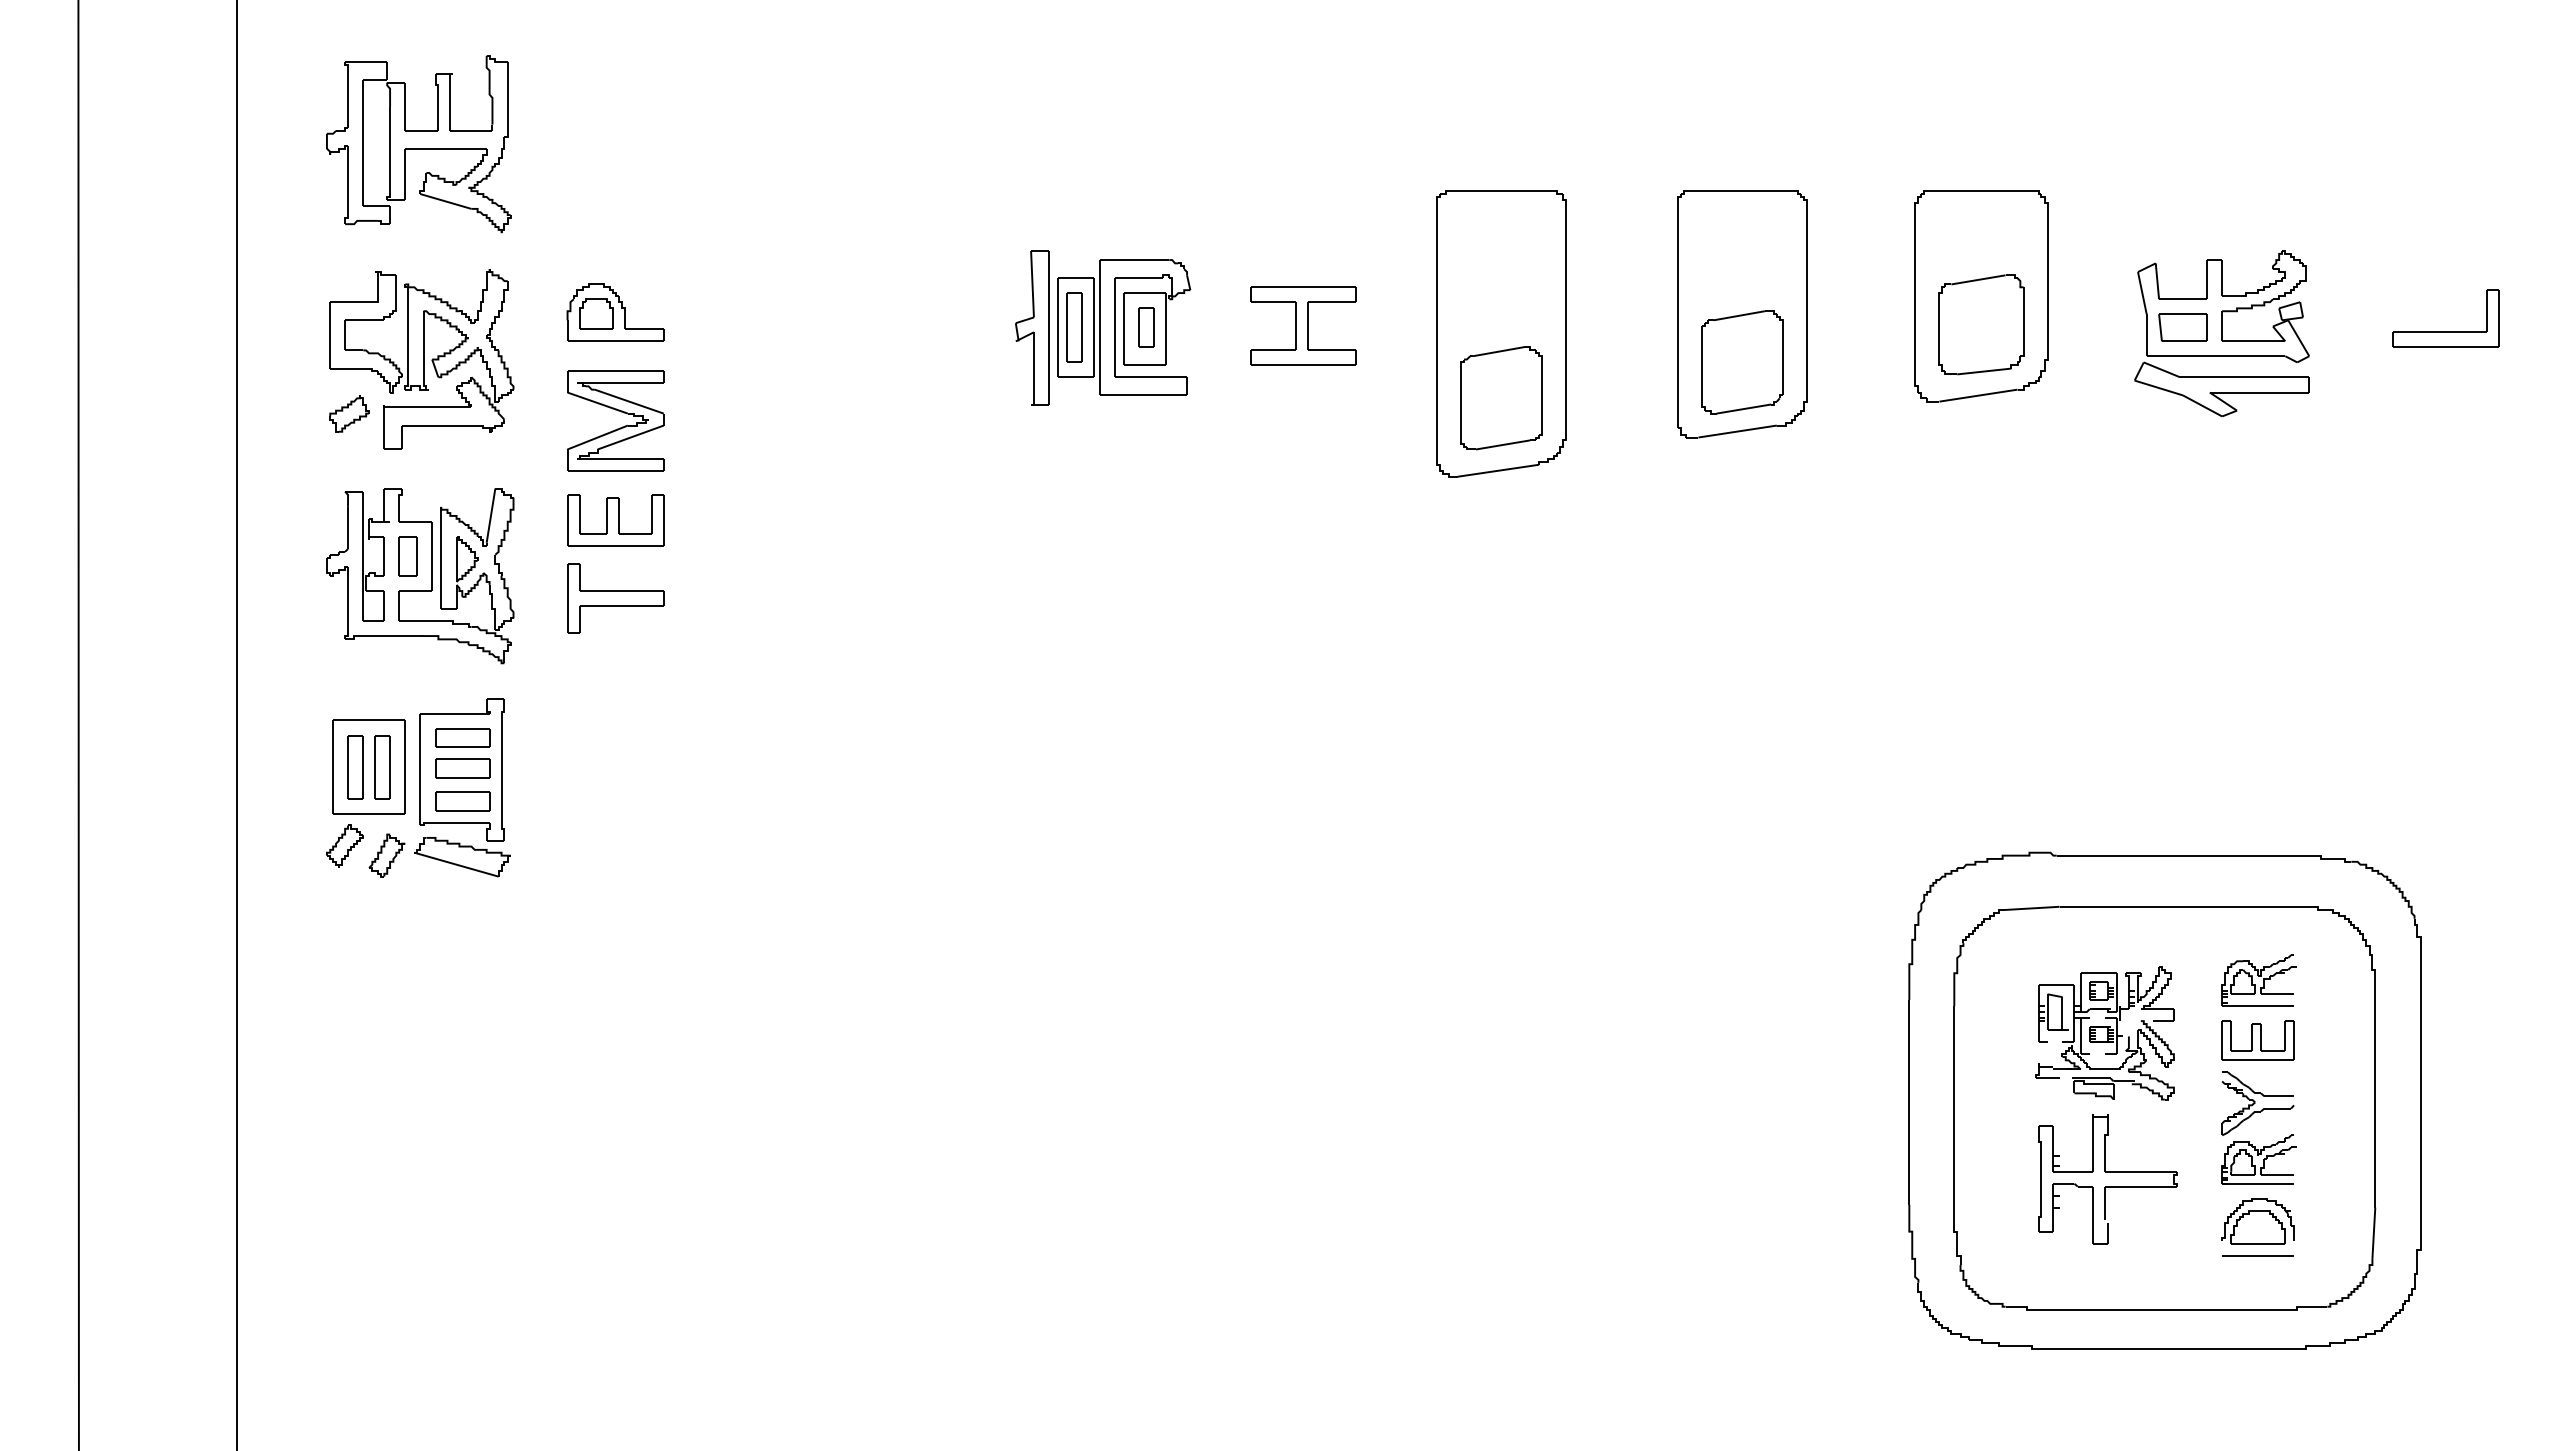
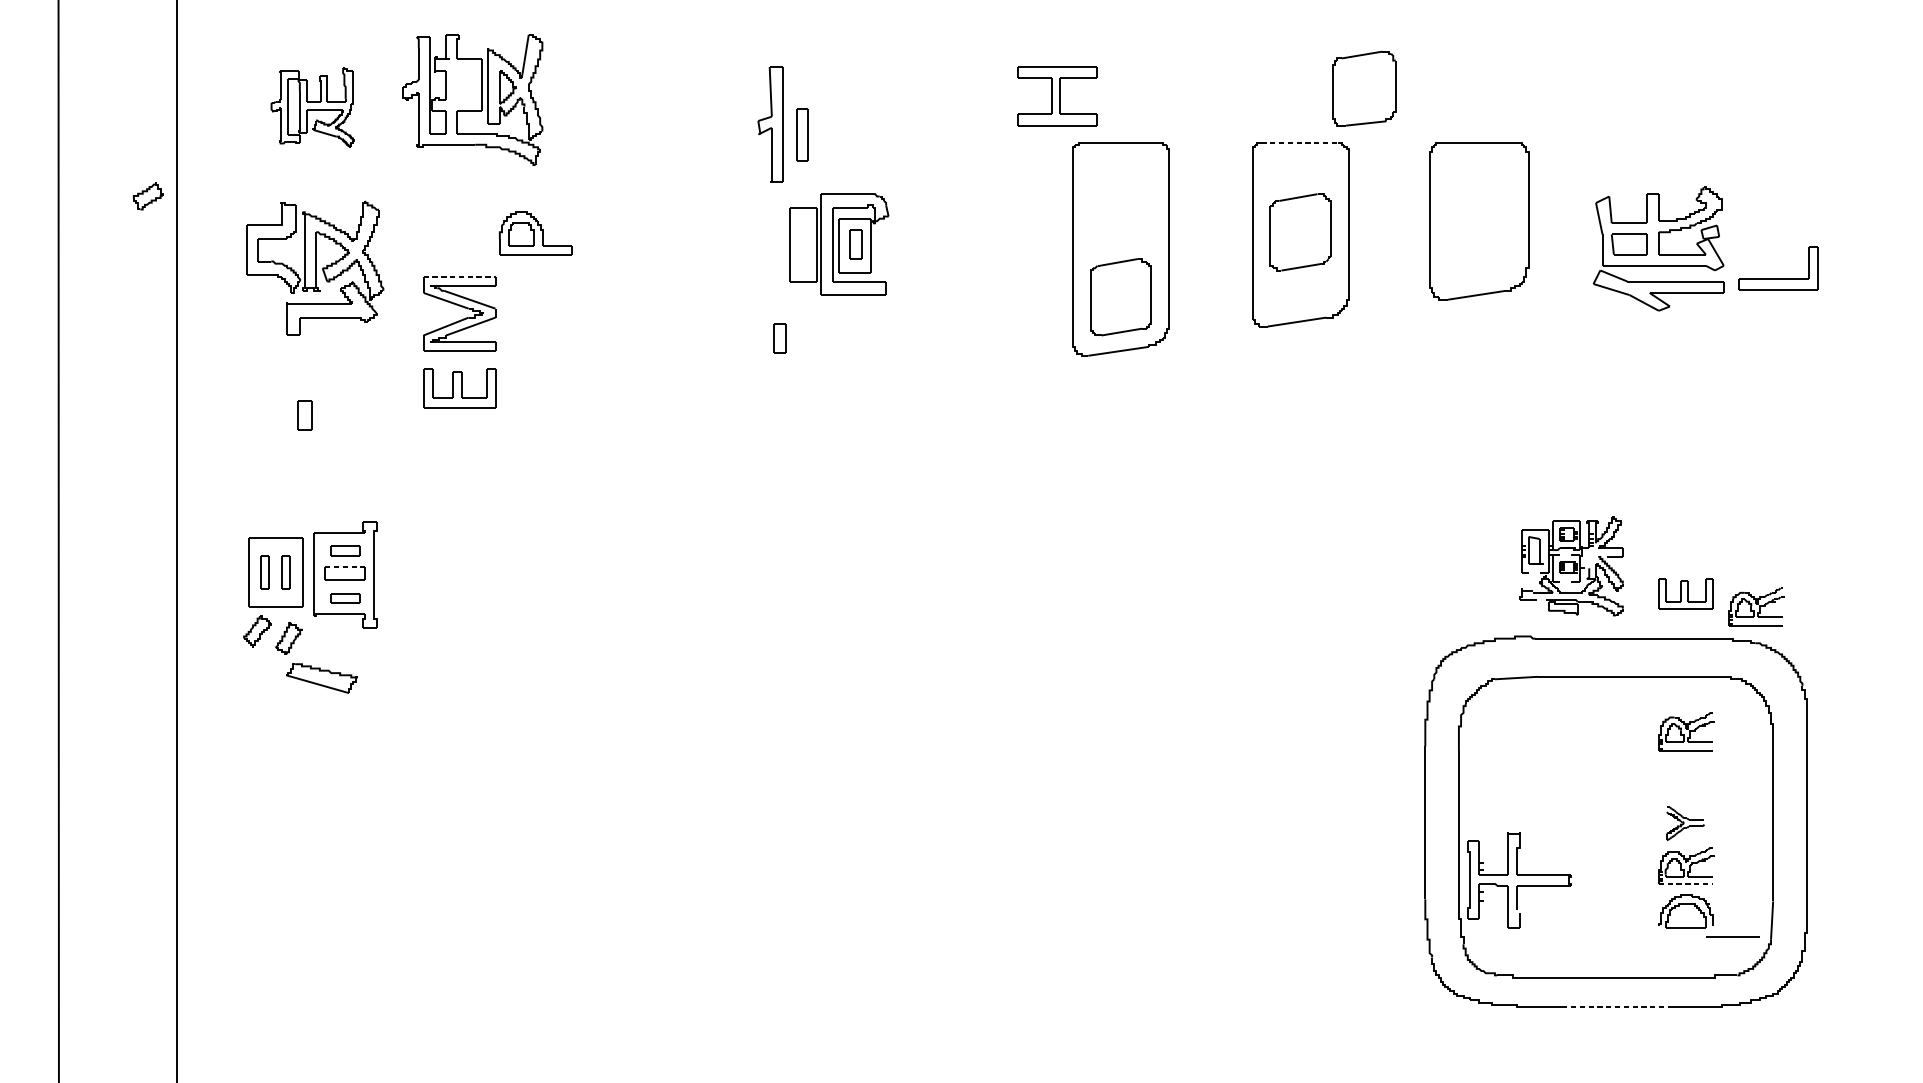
part: (418, 144) -> (312, 107), size x0.6
line: (1740, 191) -> (1299, 142), solid -> dashed
part: (615, 312) -> (535, 233), moved
part: (1981, 324) -> (1364, 88), moved
part: (1303, 325) -> (1057, 95), moved
part: (1032, 327) -> (770, 124), moved
part: (1074, 327) -> (802, 134), moved
part: (2445, 331) -> (1777, 277), moved
part: (1742, 362) -> (1300, 232), moved
line: (616, 371) -> (460, 277), solid -> dashed
part: (349, 413) -> (148, 195), moved
part: (1044, 453) -> (779, 338), added
part: (420, 576) -> (472, 100), moved
part: (615, 598) -> (459, 446), removed
part: (462, 737) -> (345, 550), size x0.7
line: (463, 759) -> (346, 566), solid -> dashed
part: (355, 767) -> (265, 572), size x0.7
part: (382, 767) -> (285, 572), size x0.7
part: (462, 801) -> (345, 598), size x0.7
part: (2352, 813) -> (1756, 607), added
part: (462, 857) -> (322, 678), moved
part: (2104, 1033) -> (1571, 566), moved
part: (2257, 1040) -> (1685, 593), moved
part: (2257, 1103) -> (1685, 823), size x0.7
part: (2107, 1172) -> (1519, 875), moved
line: (2258, 1183) -> (1685, 883), solid -> dashed
line: (2257, 1255) -> (1732, 937), moved
line: (2165, 1349) -> (1616, 1007), solid -> dashed

